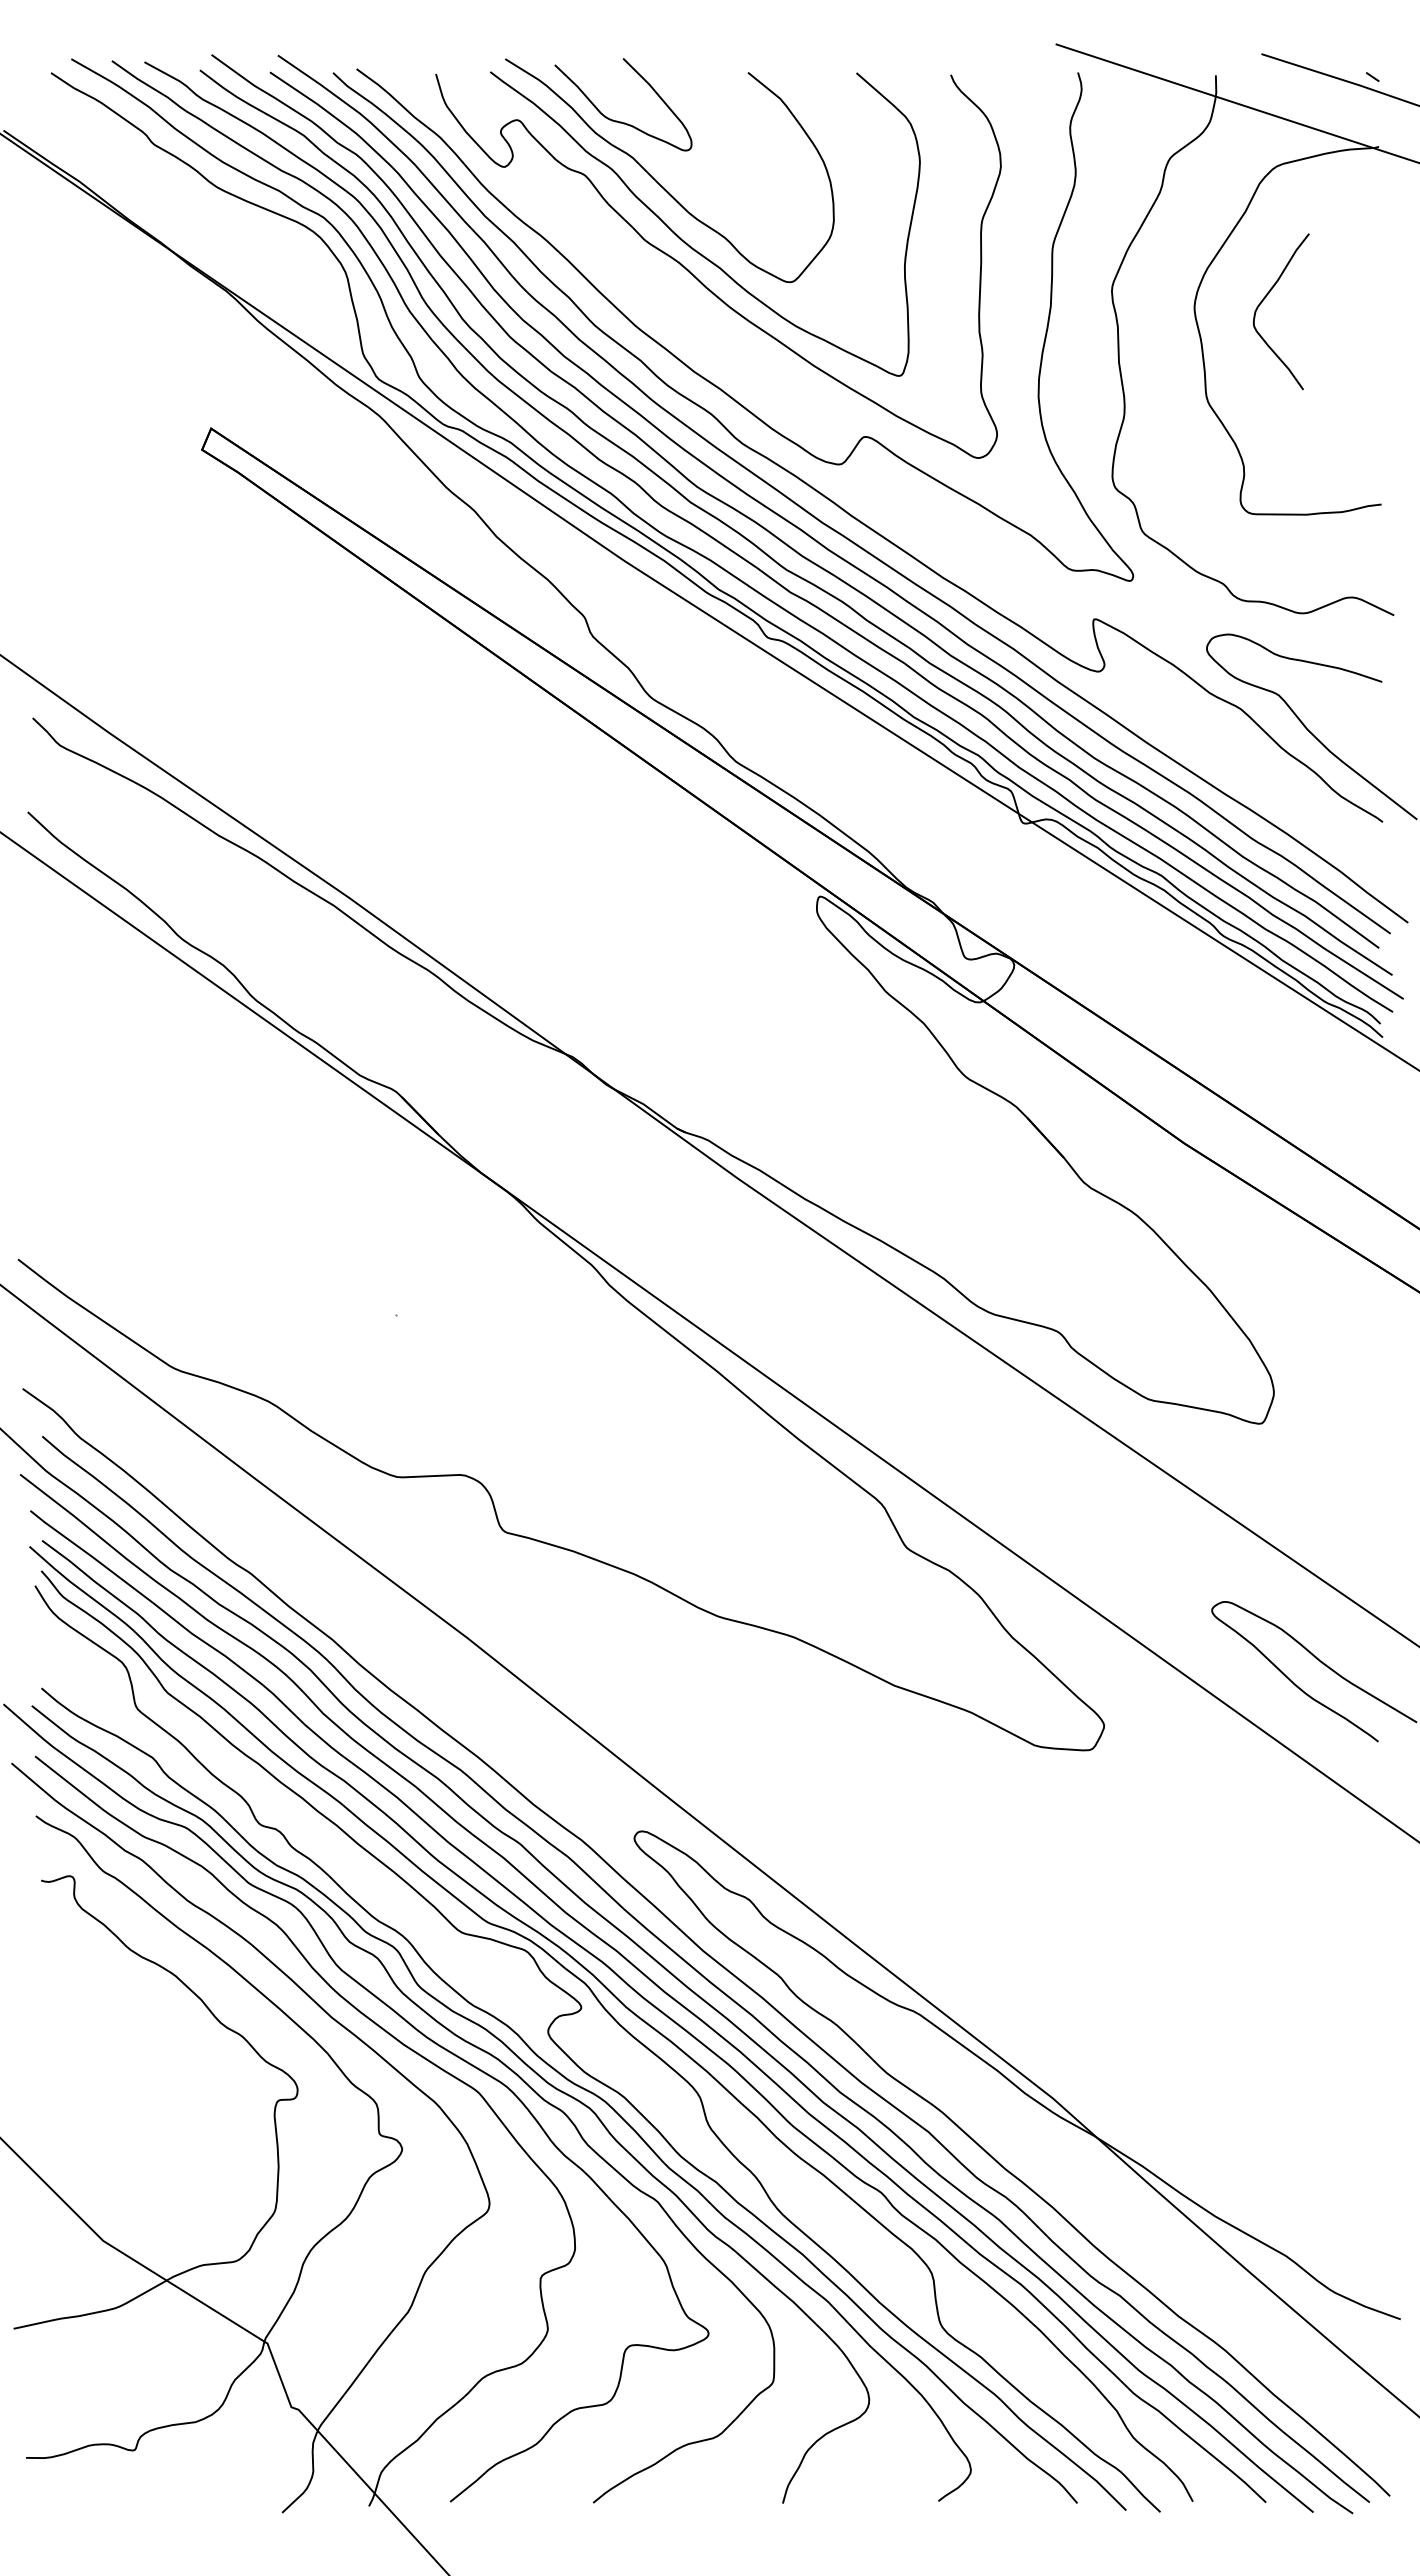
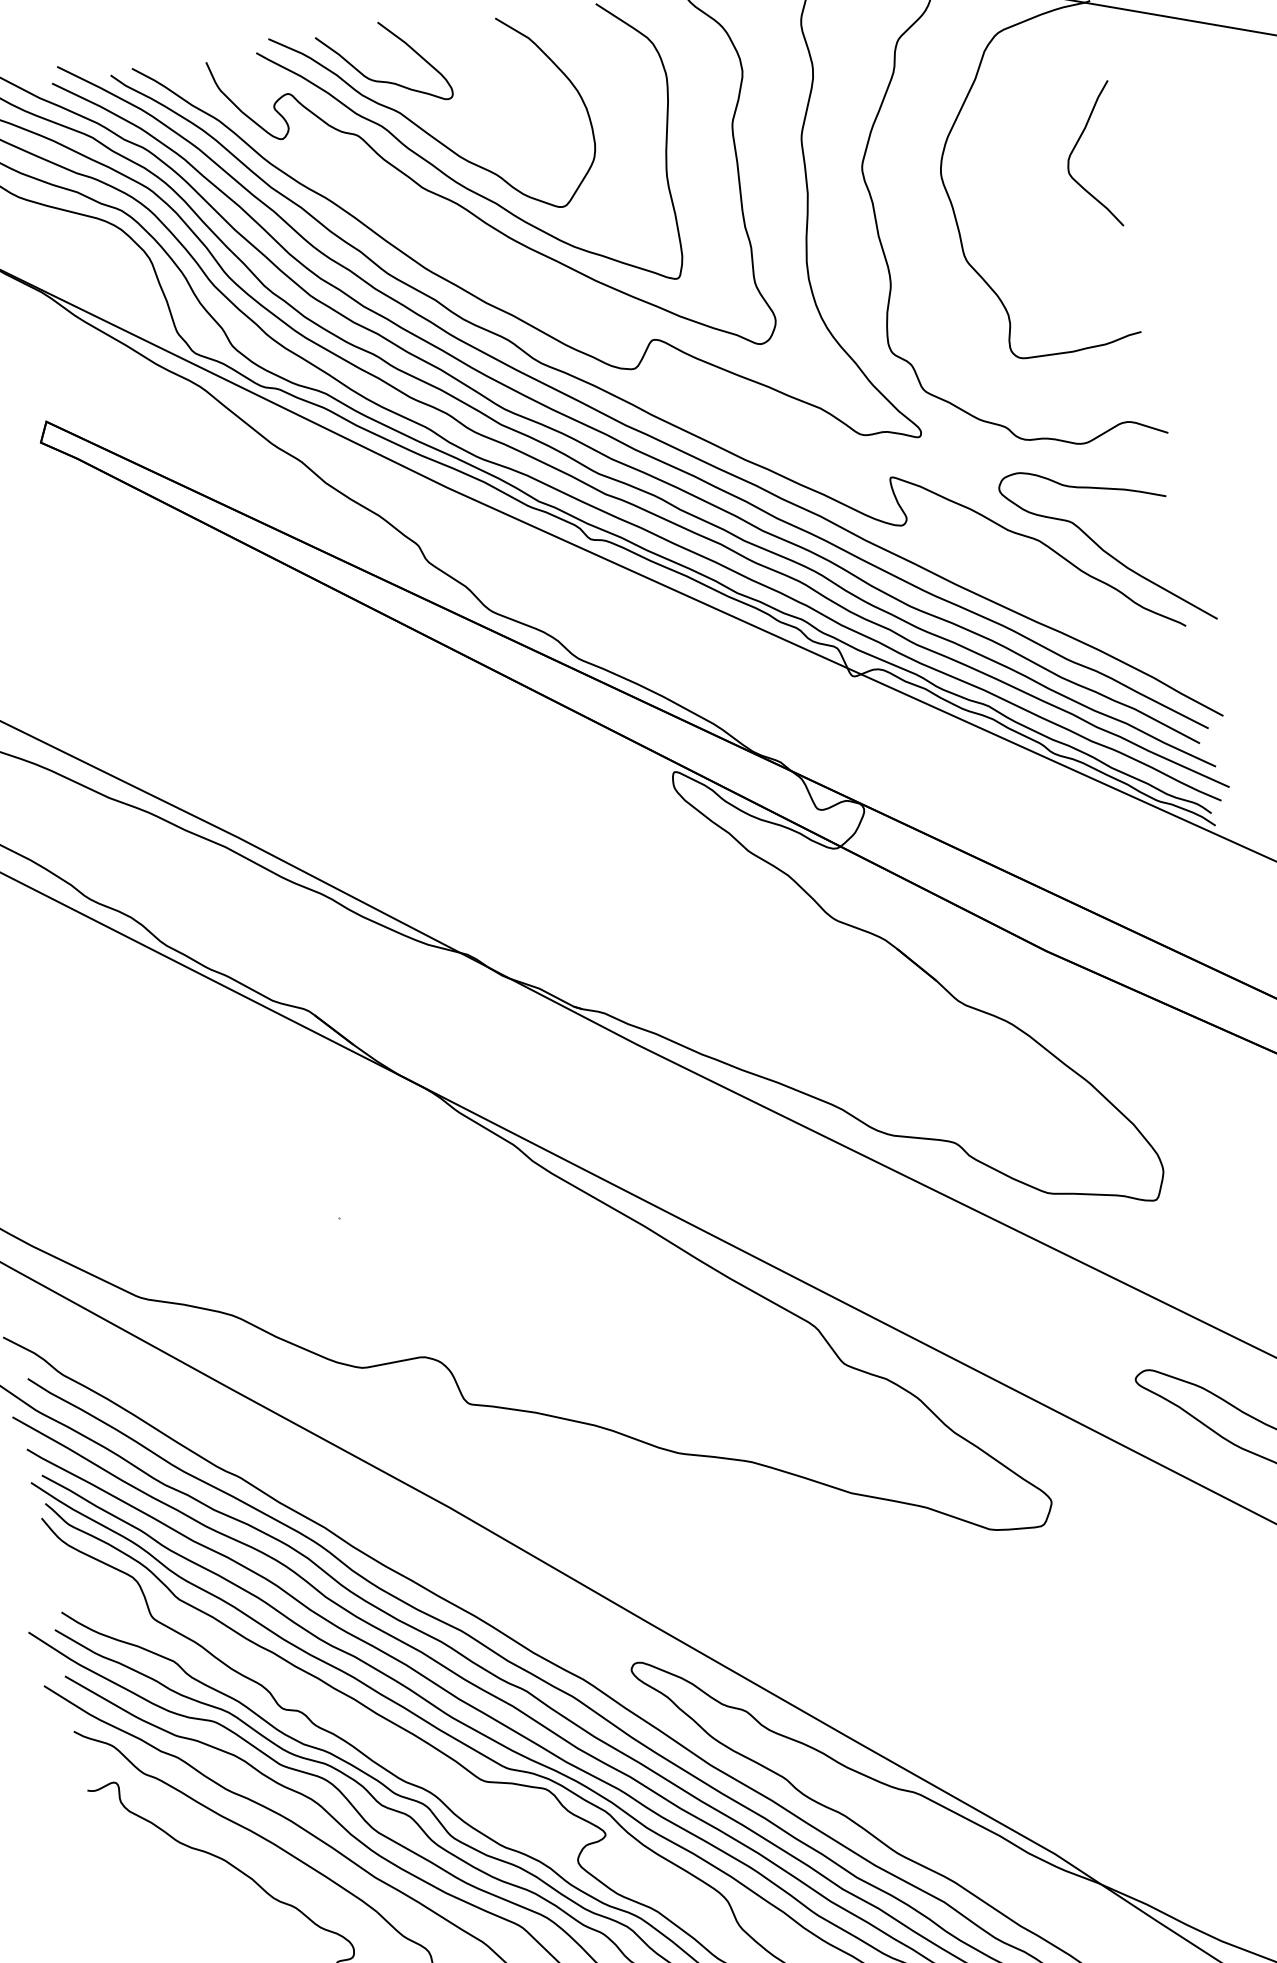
curve: (1263, 301) -> (1074, 149), moved

